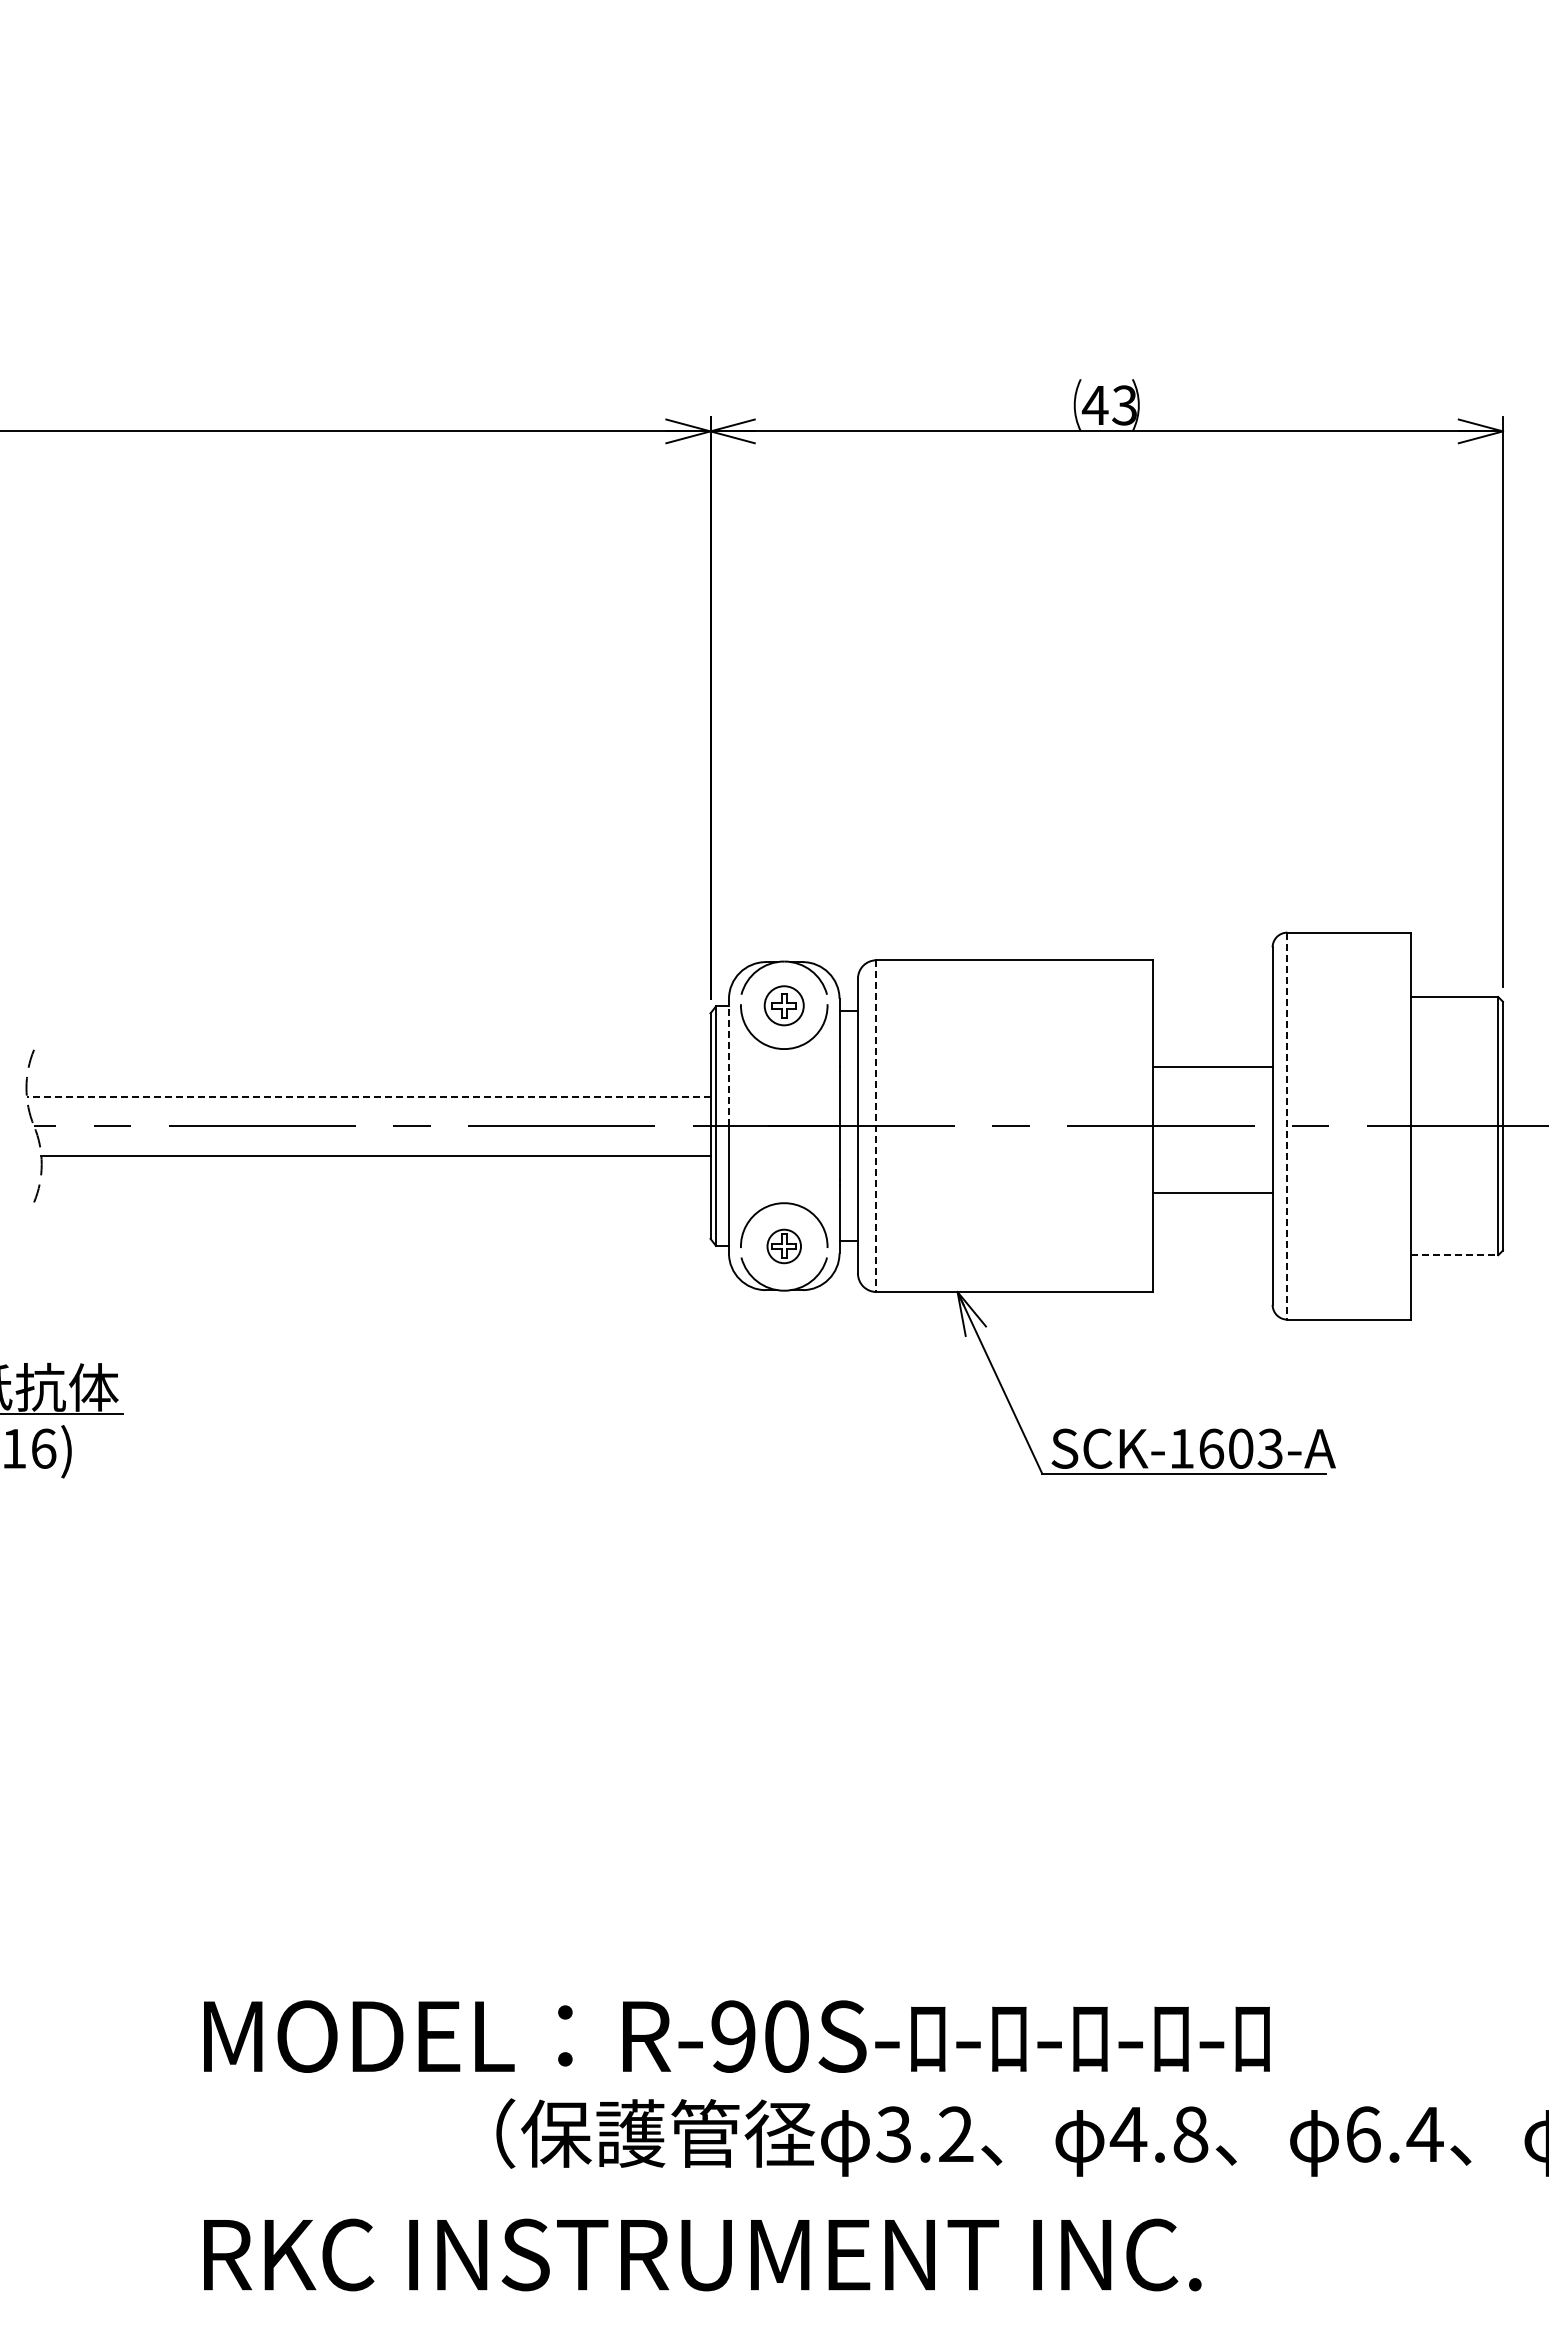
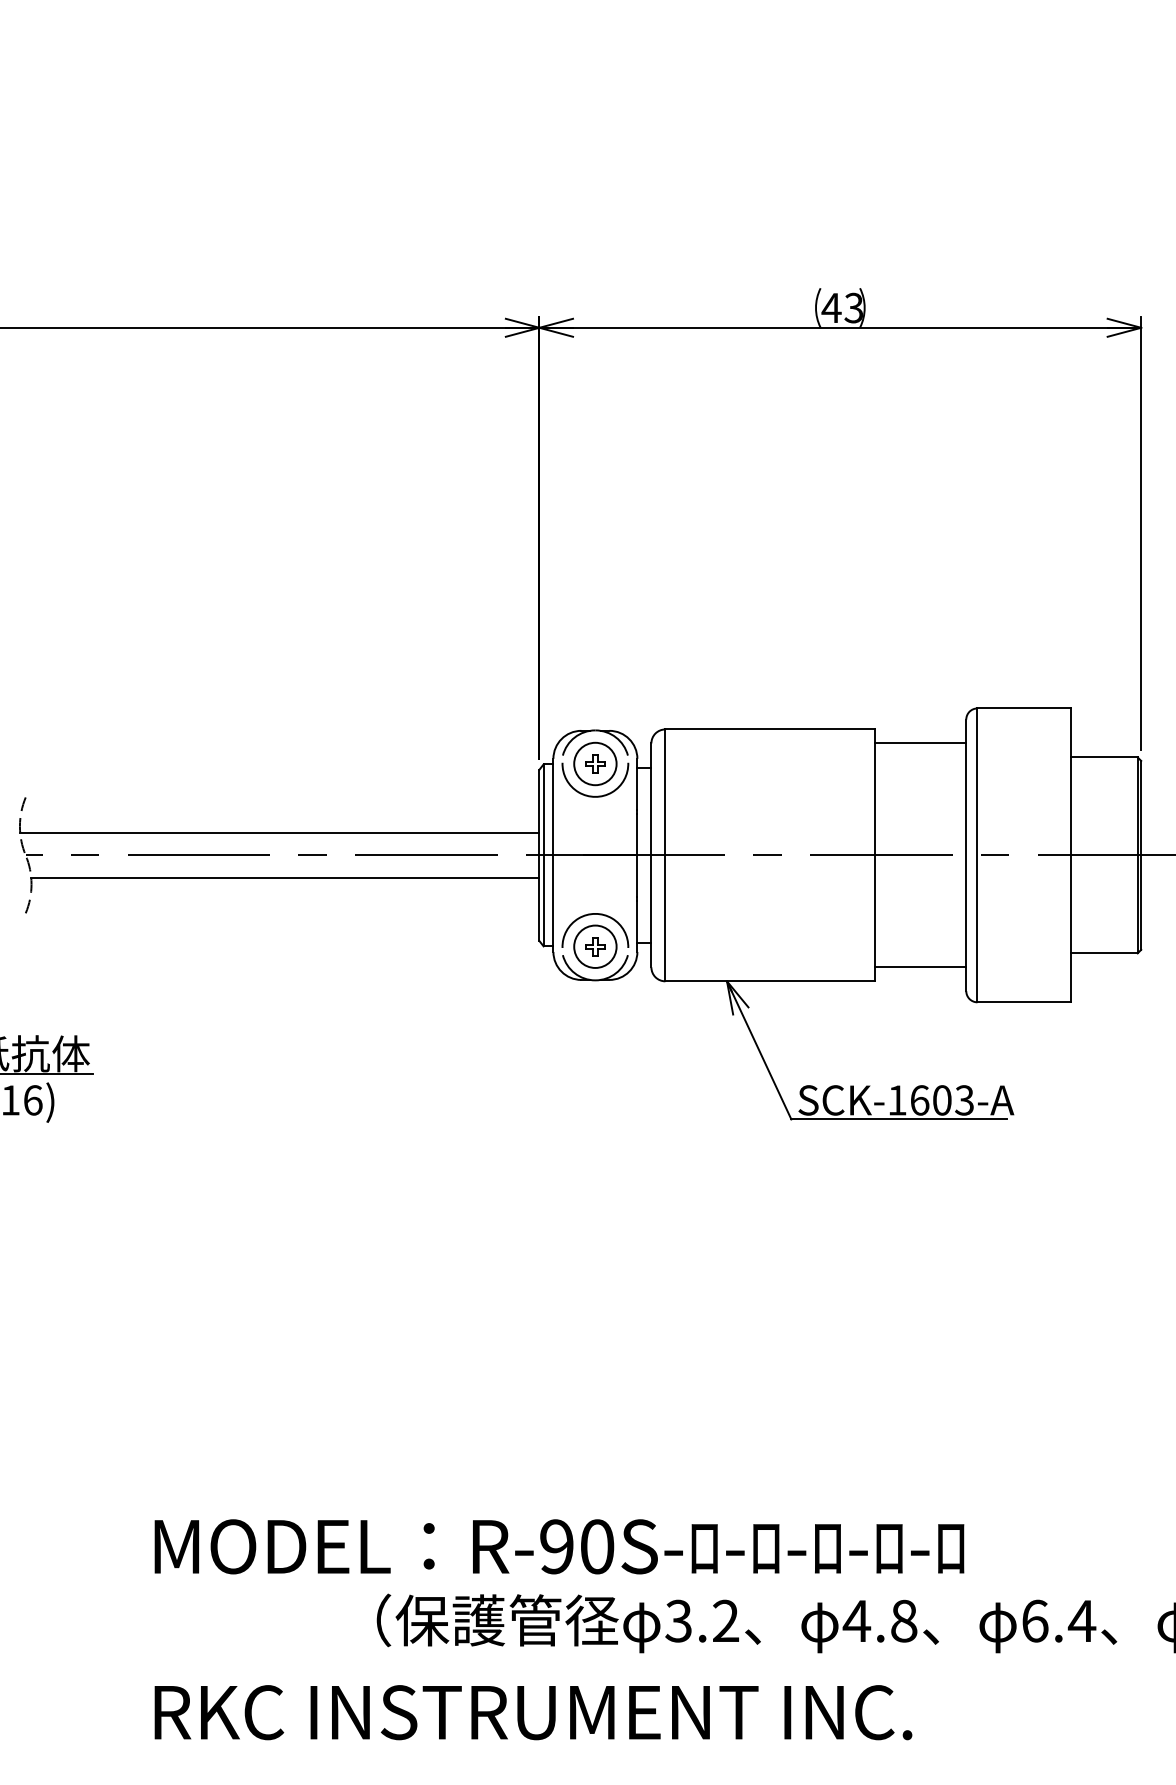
circle: (784, 1005) -> (595, 763), size x1.43
line: (728, 1062) -> (553, 807), dashed -> solid
line: (1212, 1066) -> (920, 743), moved
line: (368, 1096) -> (279, 832), dashed -> solid
line: (876, 1126) -> (665, 855), dashed -> solid
line: (1287, 1126) -> (977, 855), dashed -> solid
line: (1212, 1192) -> (920, 967), moved
circle: (784, 1246) -> (595, 946), size x1.67
line: (1454, 1255) -> (1104, 953), dashed -> solid

